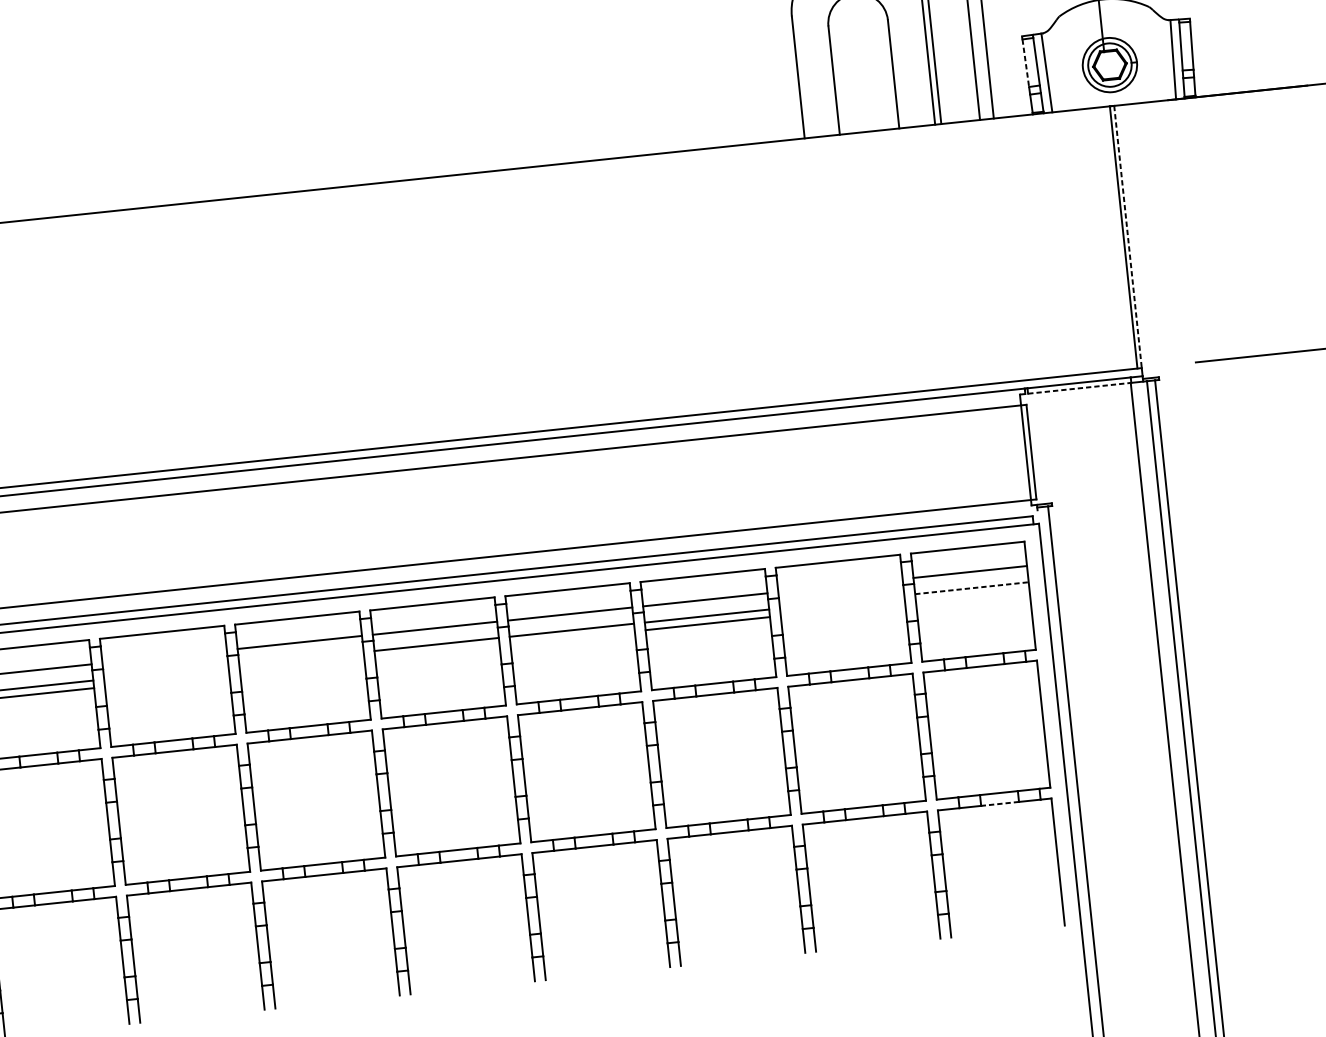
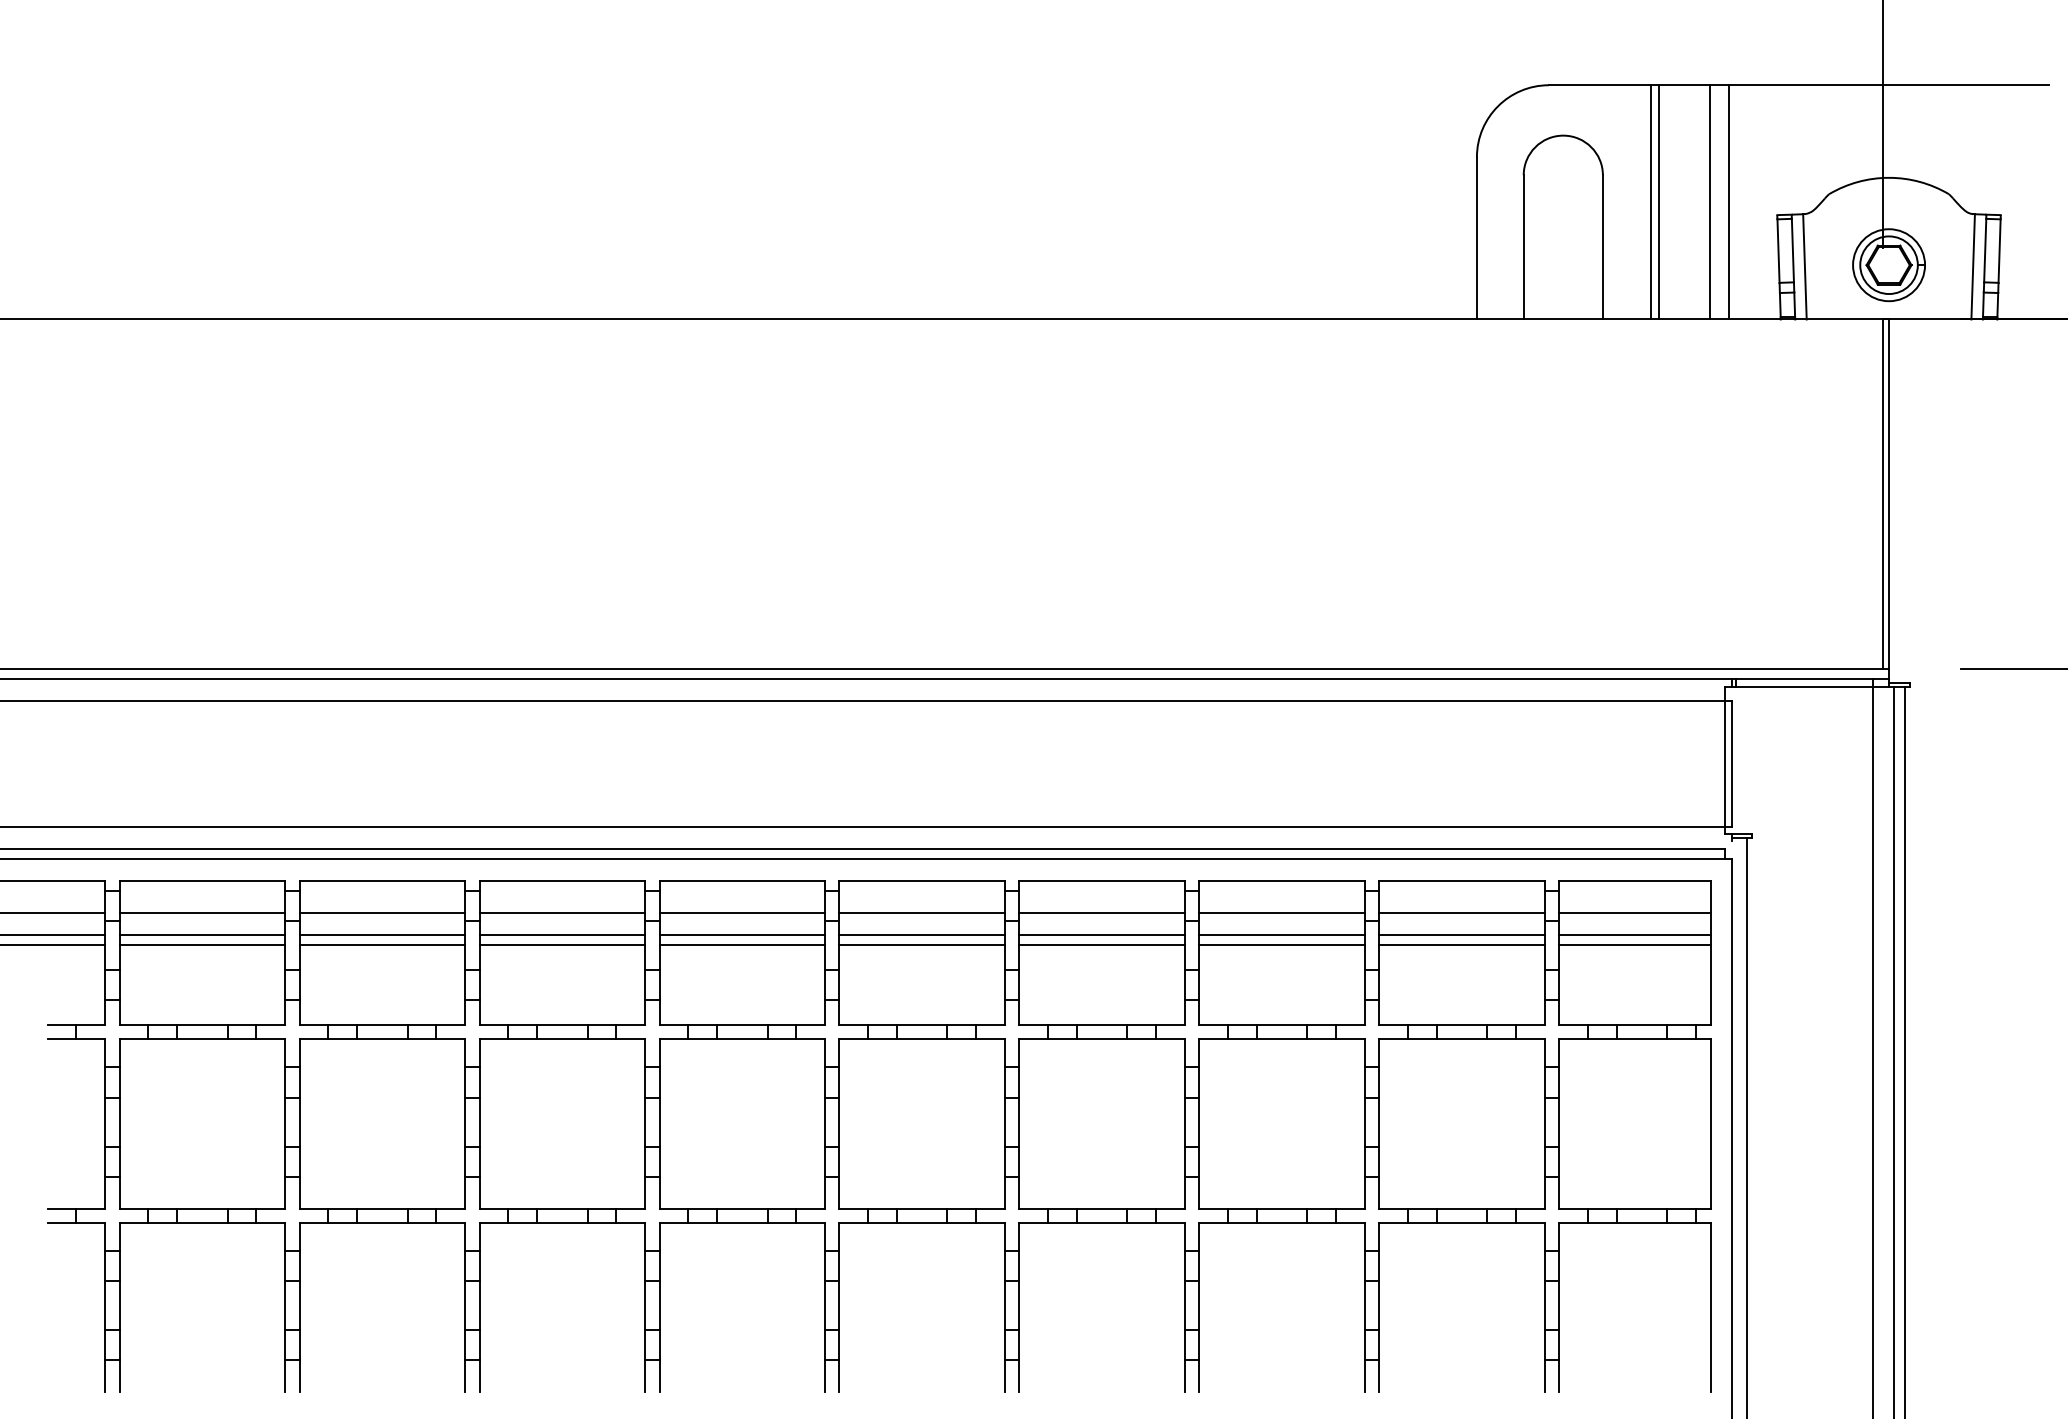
line: (1025, 63) -> (1778, 251), dashed -> solid
line: (1128, 237) -> (1889, 494), dashed -> solid
line: (1075, 388) -> (1798, 686), dashed -> solid
line: (840, 585) -> (1461, 913), added
line: (971, 587) -> (1634, 934), dashed -> solid
line: (972, 596) -> (1634, 945), added
line: (841, 601) -> (1461, 934), added
line: (842, 609) -> (1461, 945), added
line: (572, 638) -> (1102, 945), added
line: (437, 652) -> (922, 945), added
line: (164, 656) -> (562, 913), added
line: (301, 658) -> (742, 934), added
line: (302, 666) -> (742, 945), added
line: (166, 672) -> (562, 934), added
line: (167, 680) -> (562, 945), added
line: (999, 803) -> (1641, 1222), dashed -> solid

